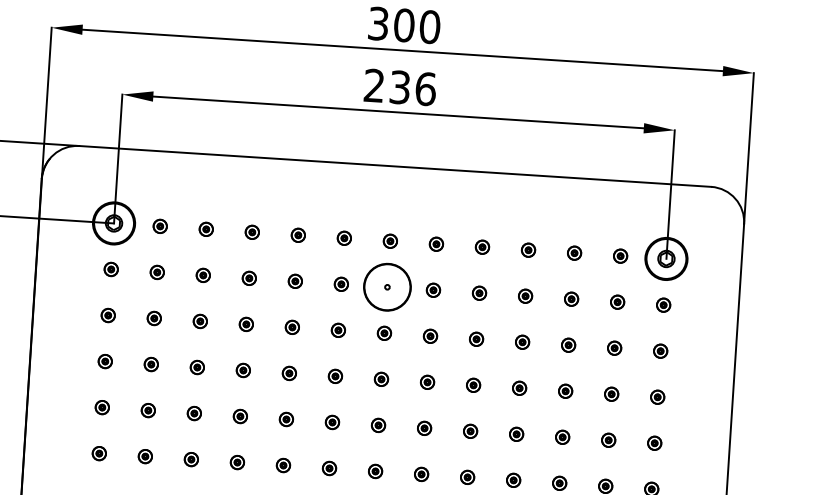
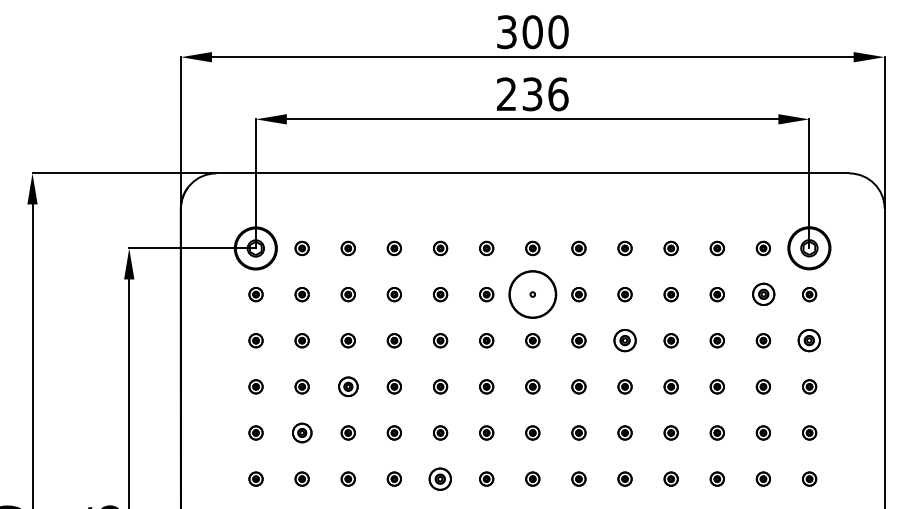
part: (616, 302) -> (762, 294), size x1.6
part: (475, 339) -> (624, 340), size x1.6
part: (660, 350) -> (809, 340), size x1.6
part: (196, 367) -> (347, 386), size x1.4
part: (147, 410) -> (301, 432), size x1.4
part: (283, 464) -> (440, 478), size x1.6

